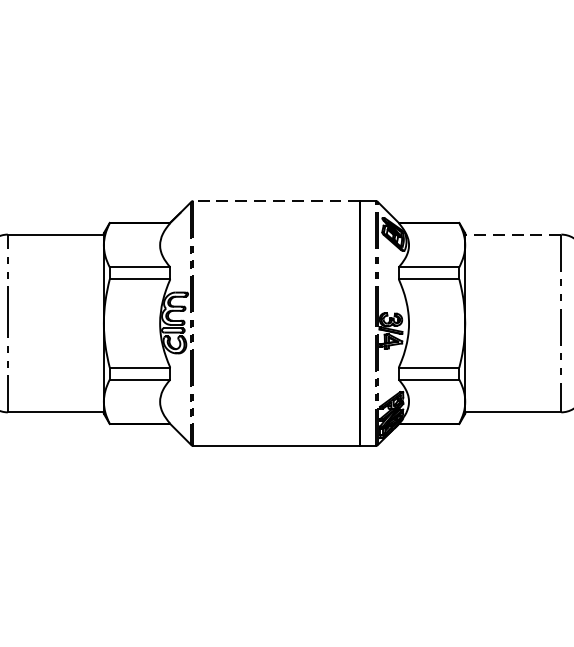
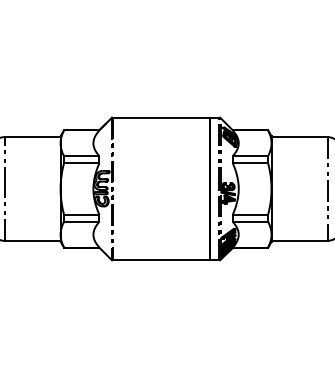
line: (276, 201) -> (161, 117), dashed -> solid
line: (513, 235) -> (299, 137), dashed -> solid

